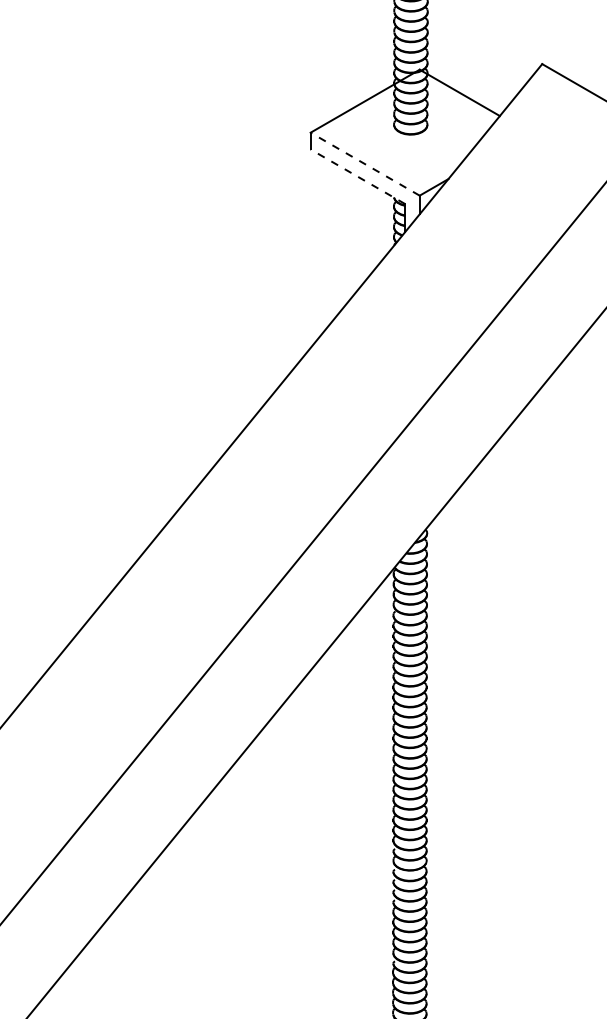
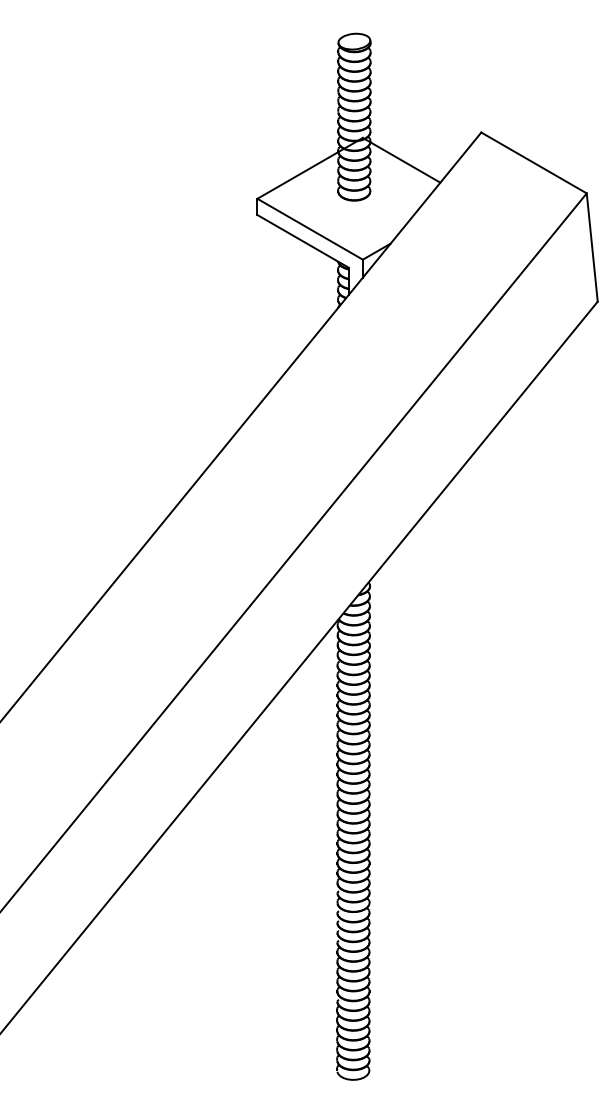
line: (365, 164) -> (310, 229), dashed -> solid
line: (358, 176) -> (303, 241), dashed -> solid

